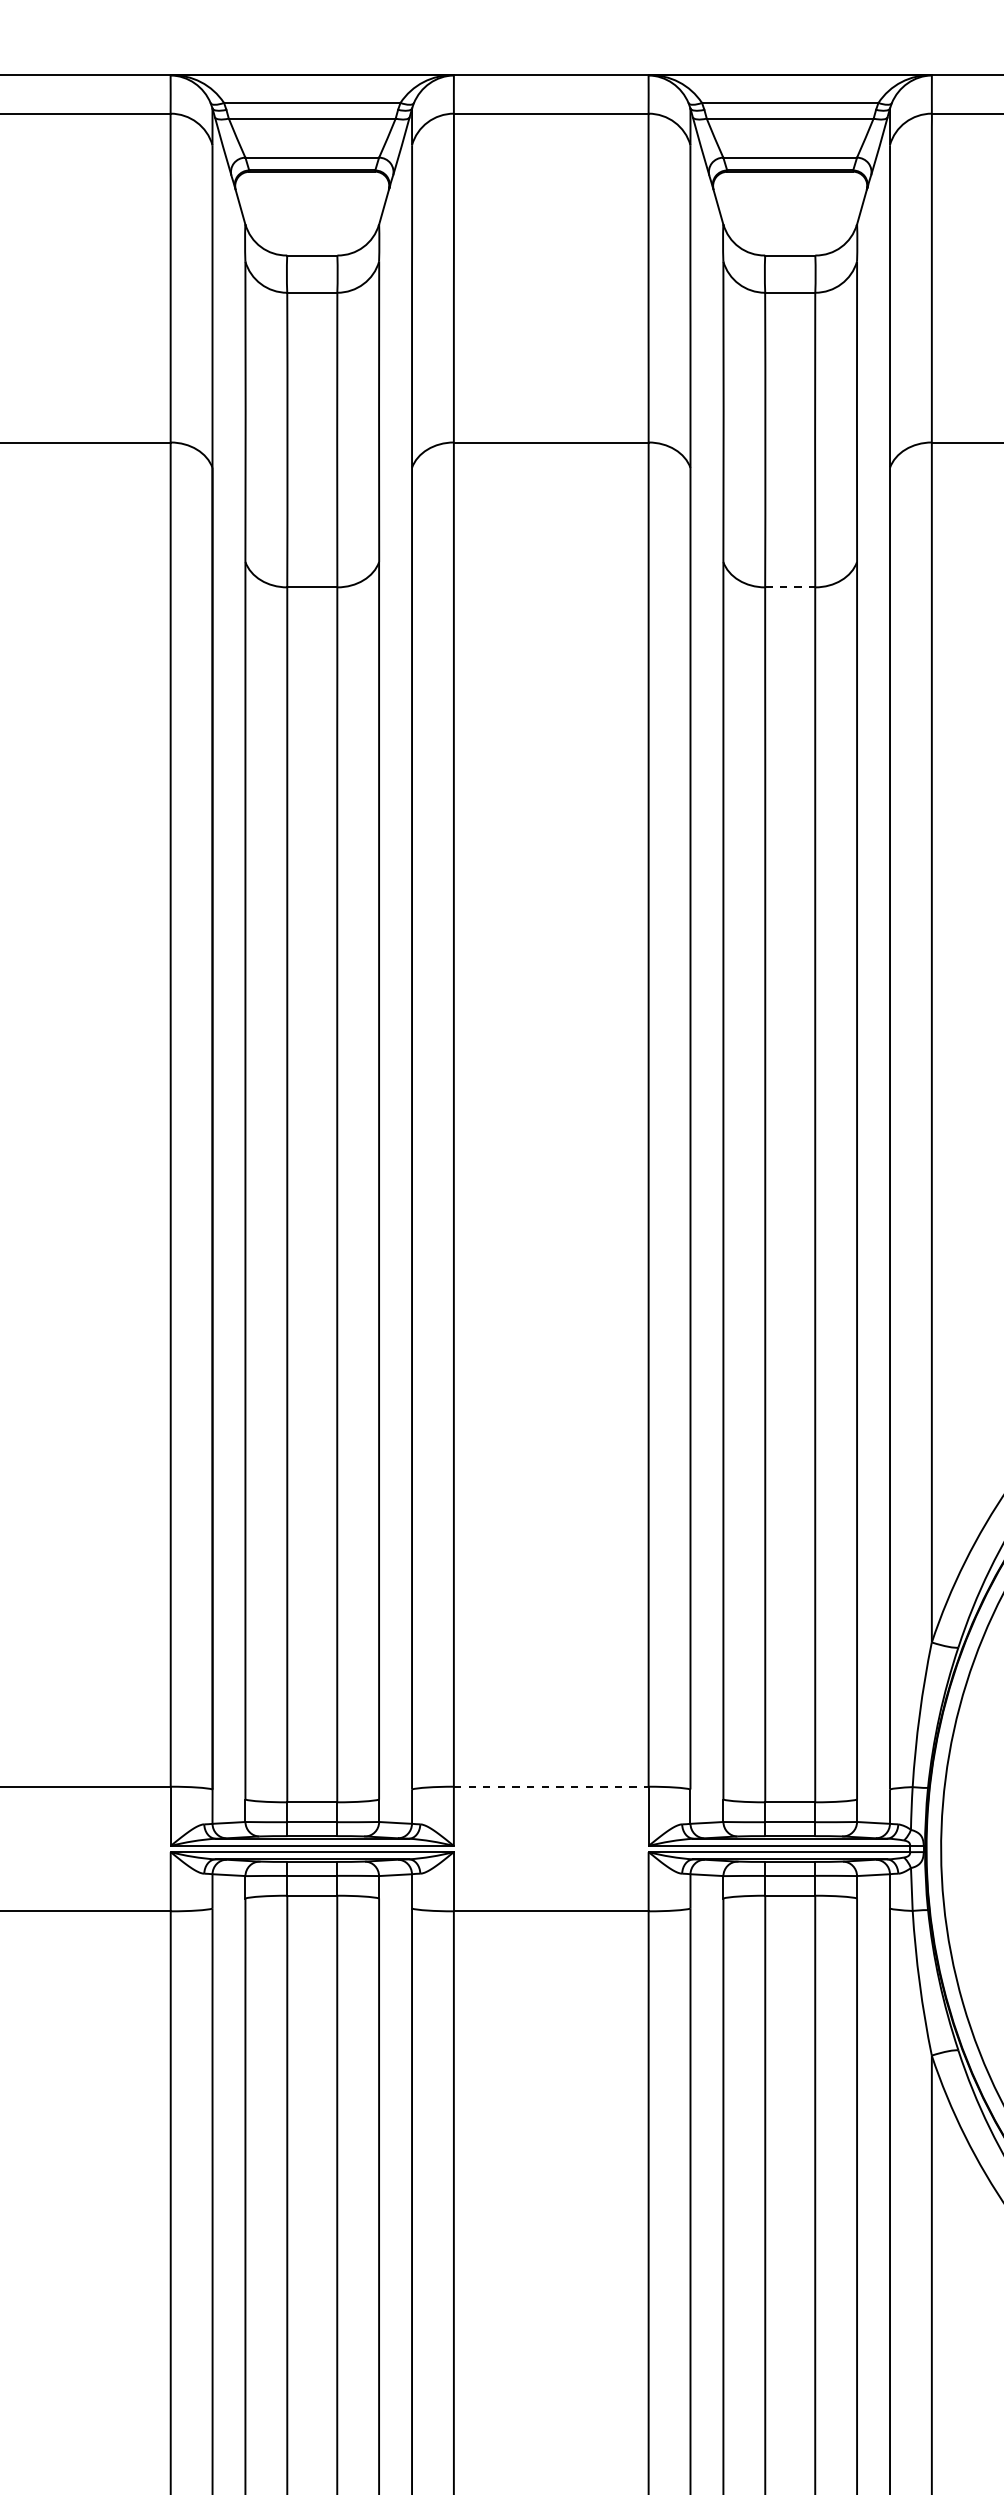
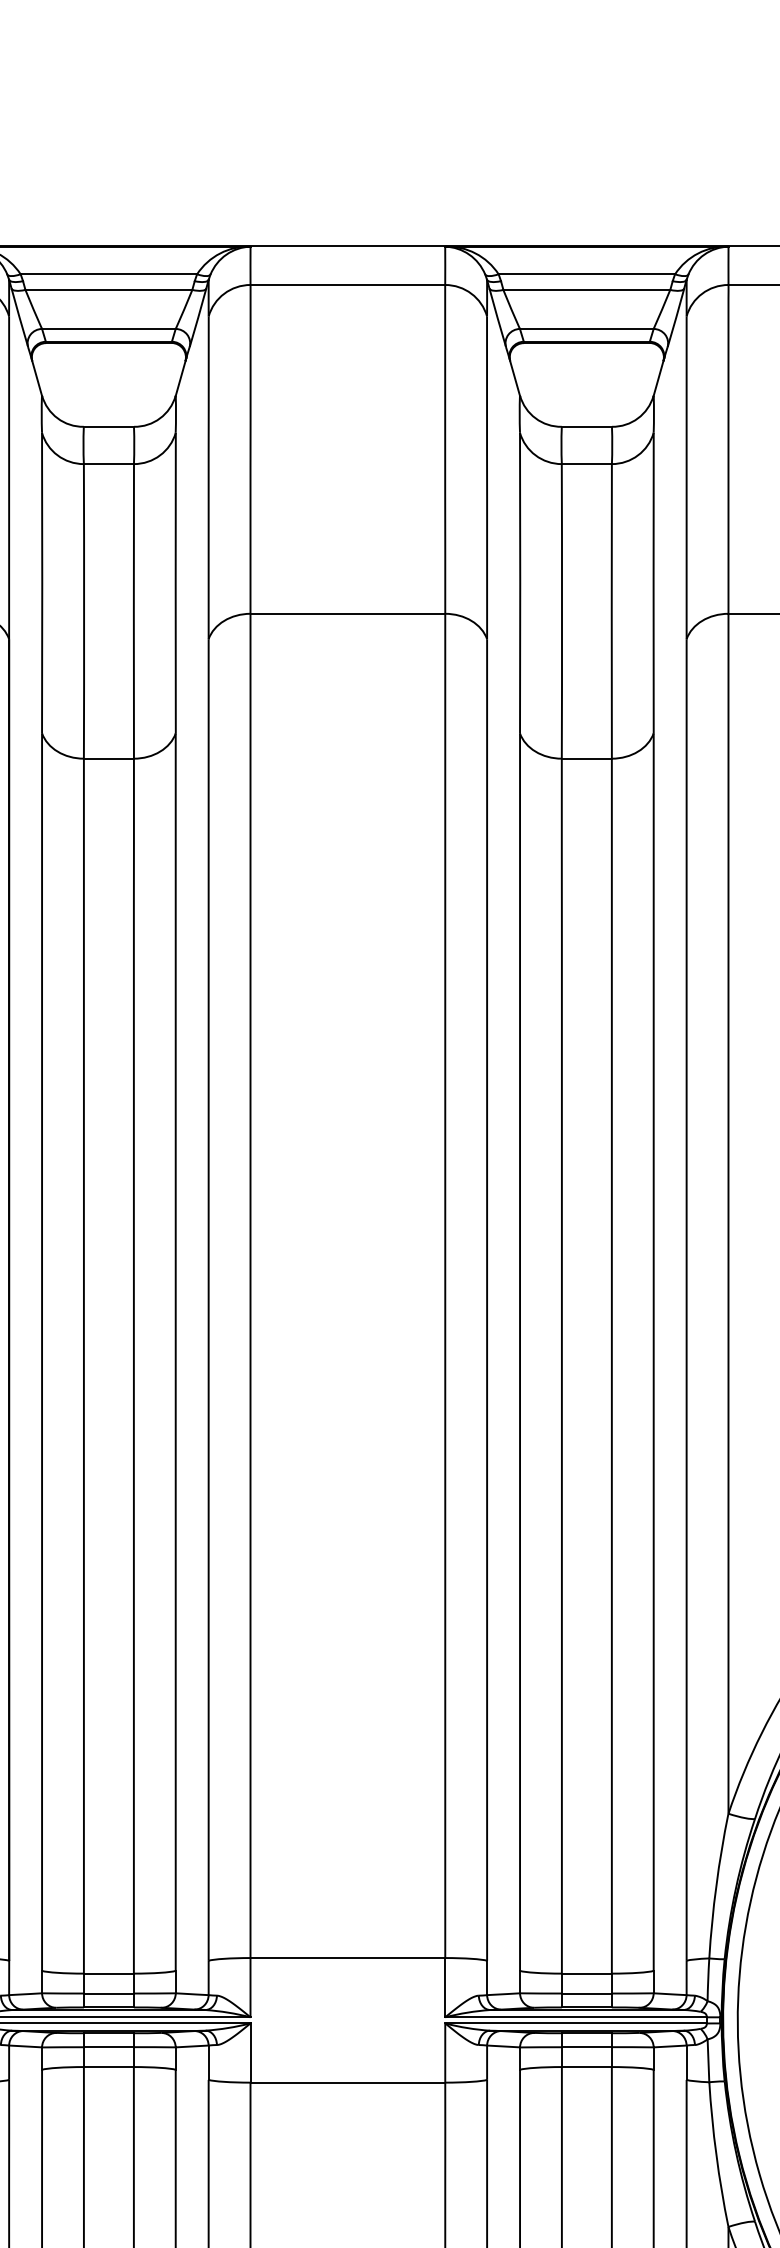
line: (790, 587) -> (587, 758), dashed -> solid
line: (551, 1786) -> (348, 1957), dashed -> solid

